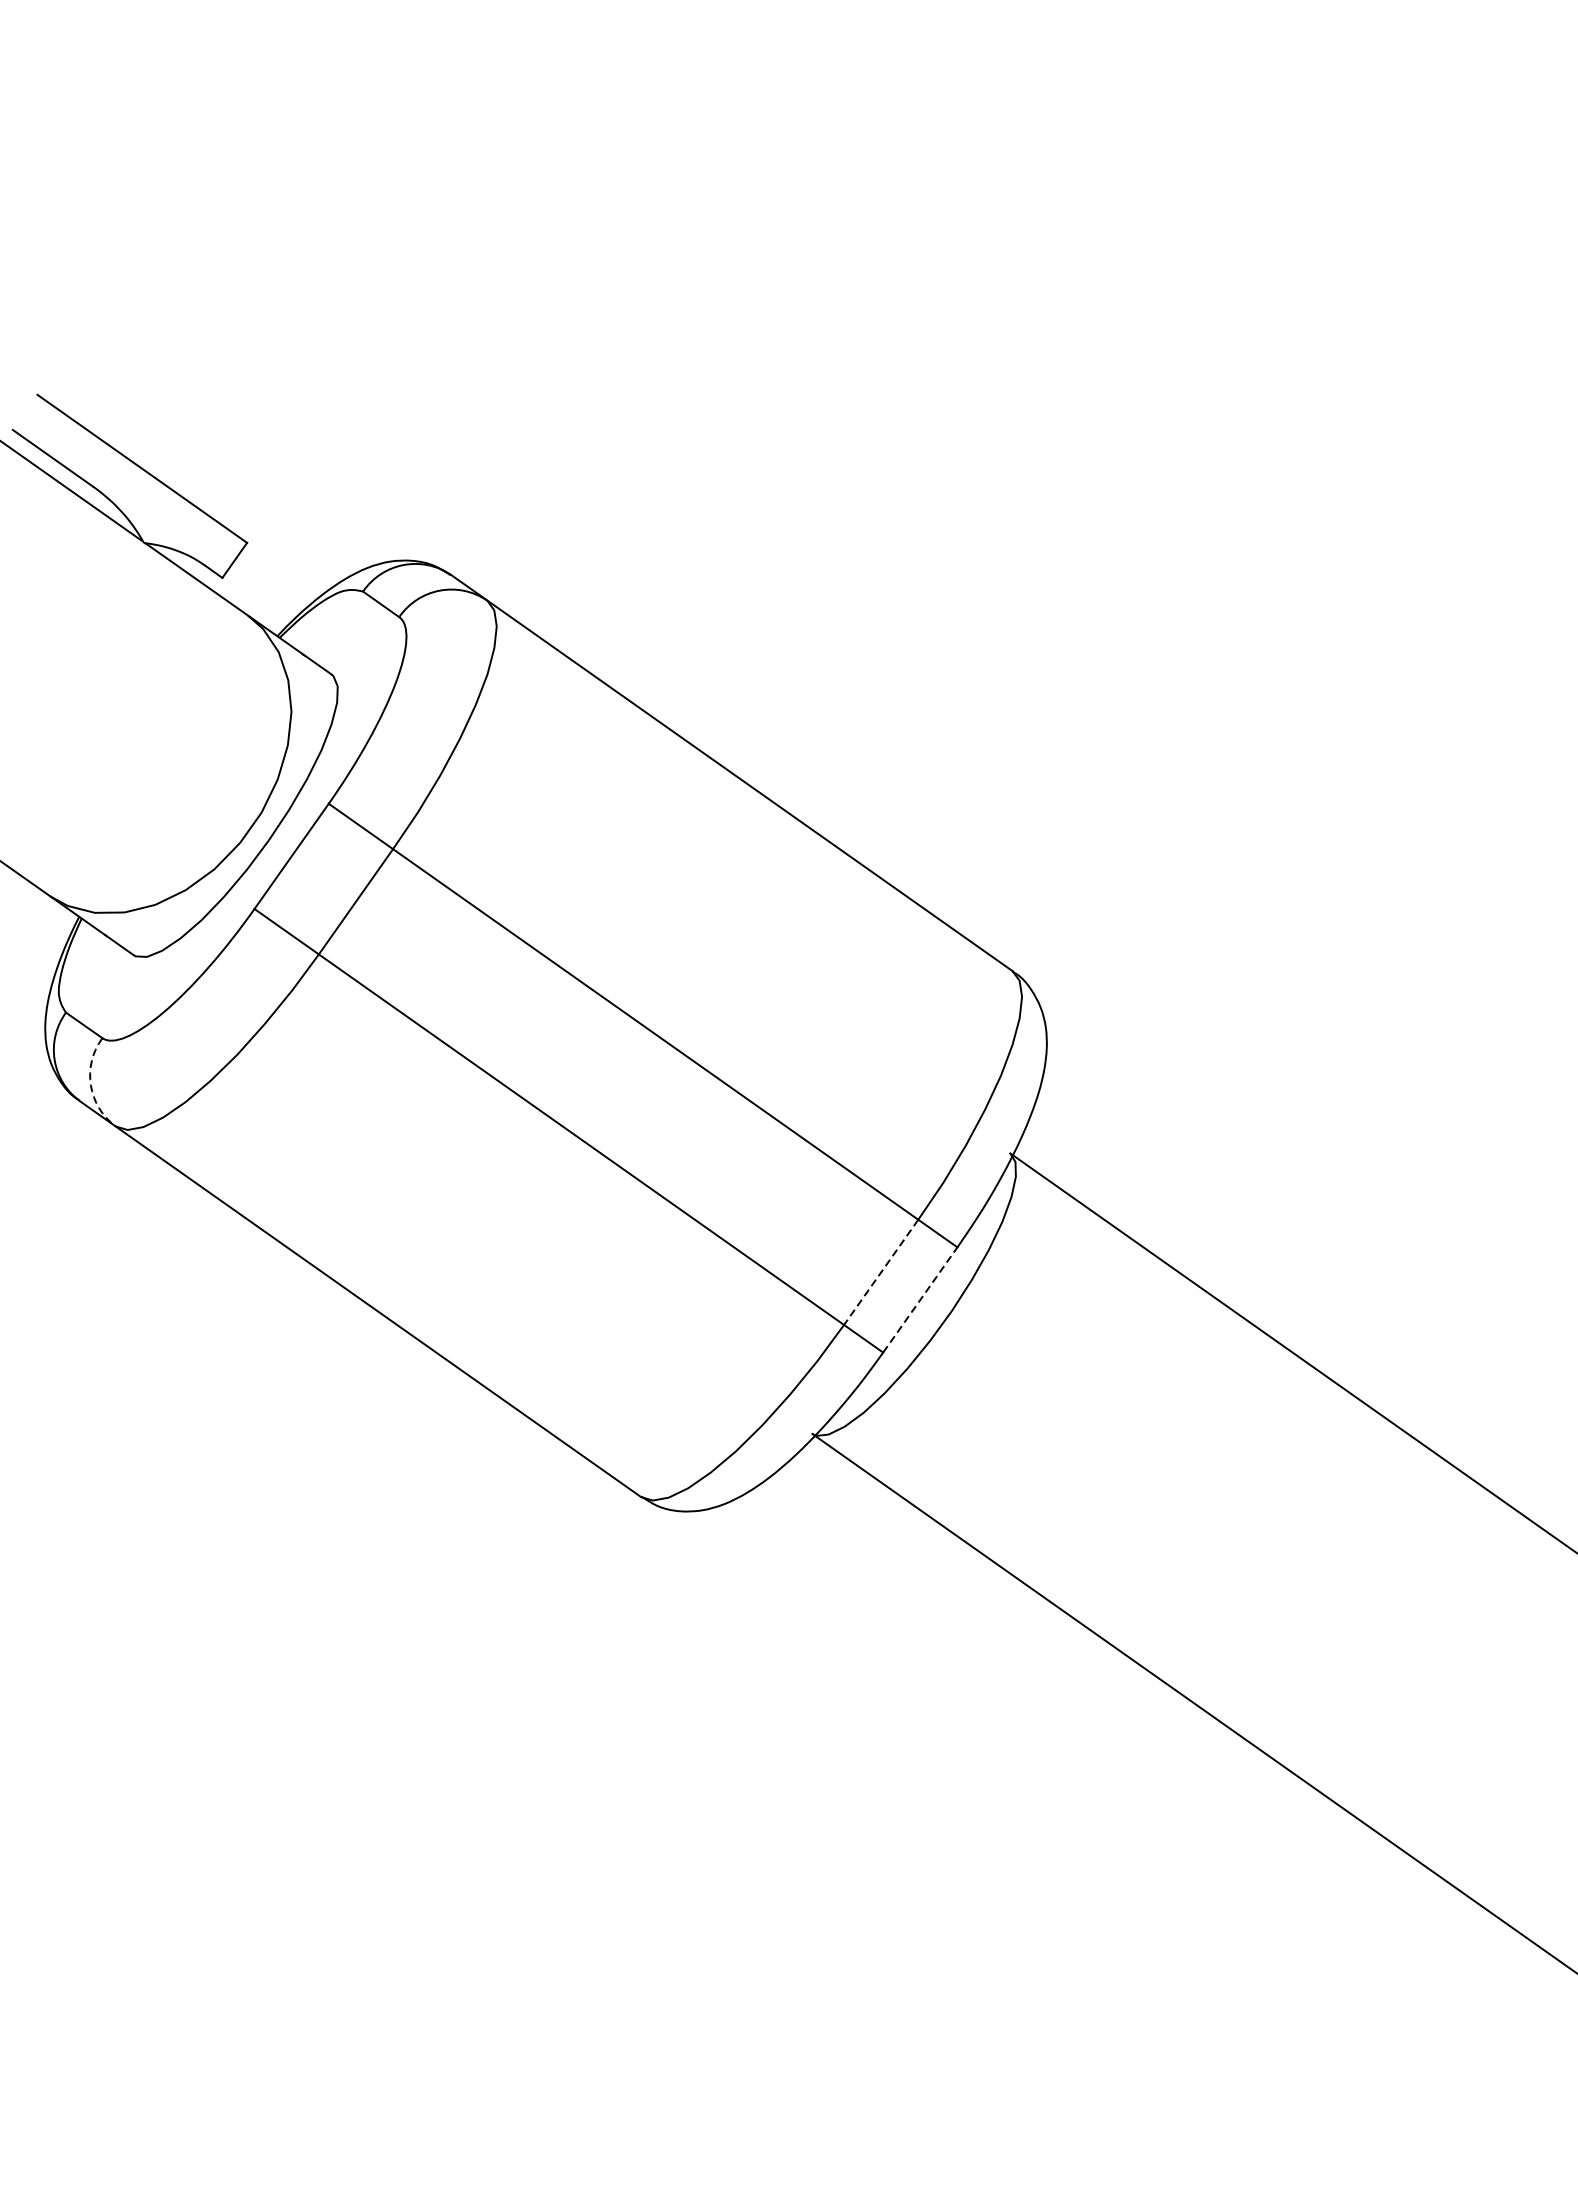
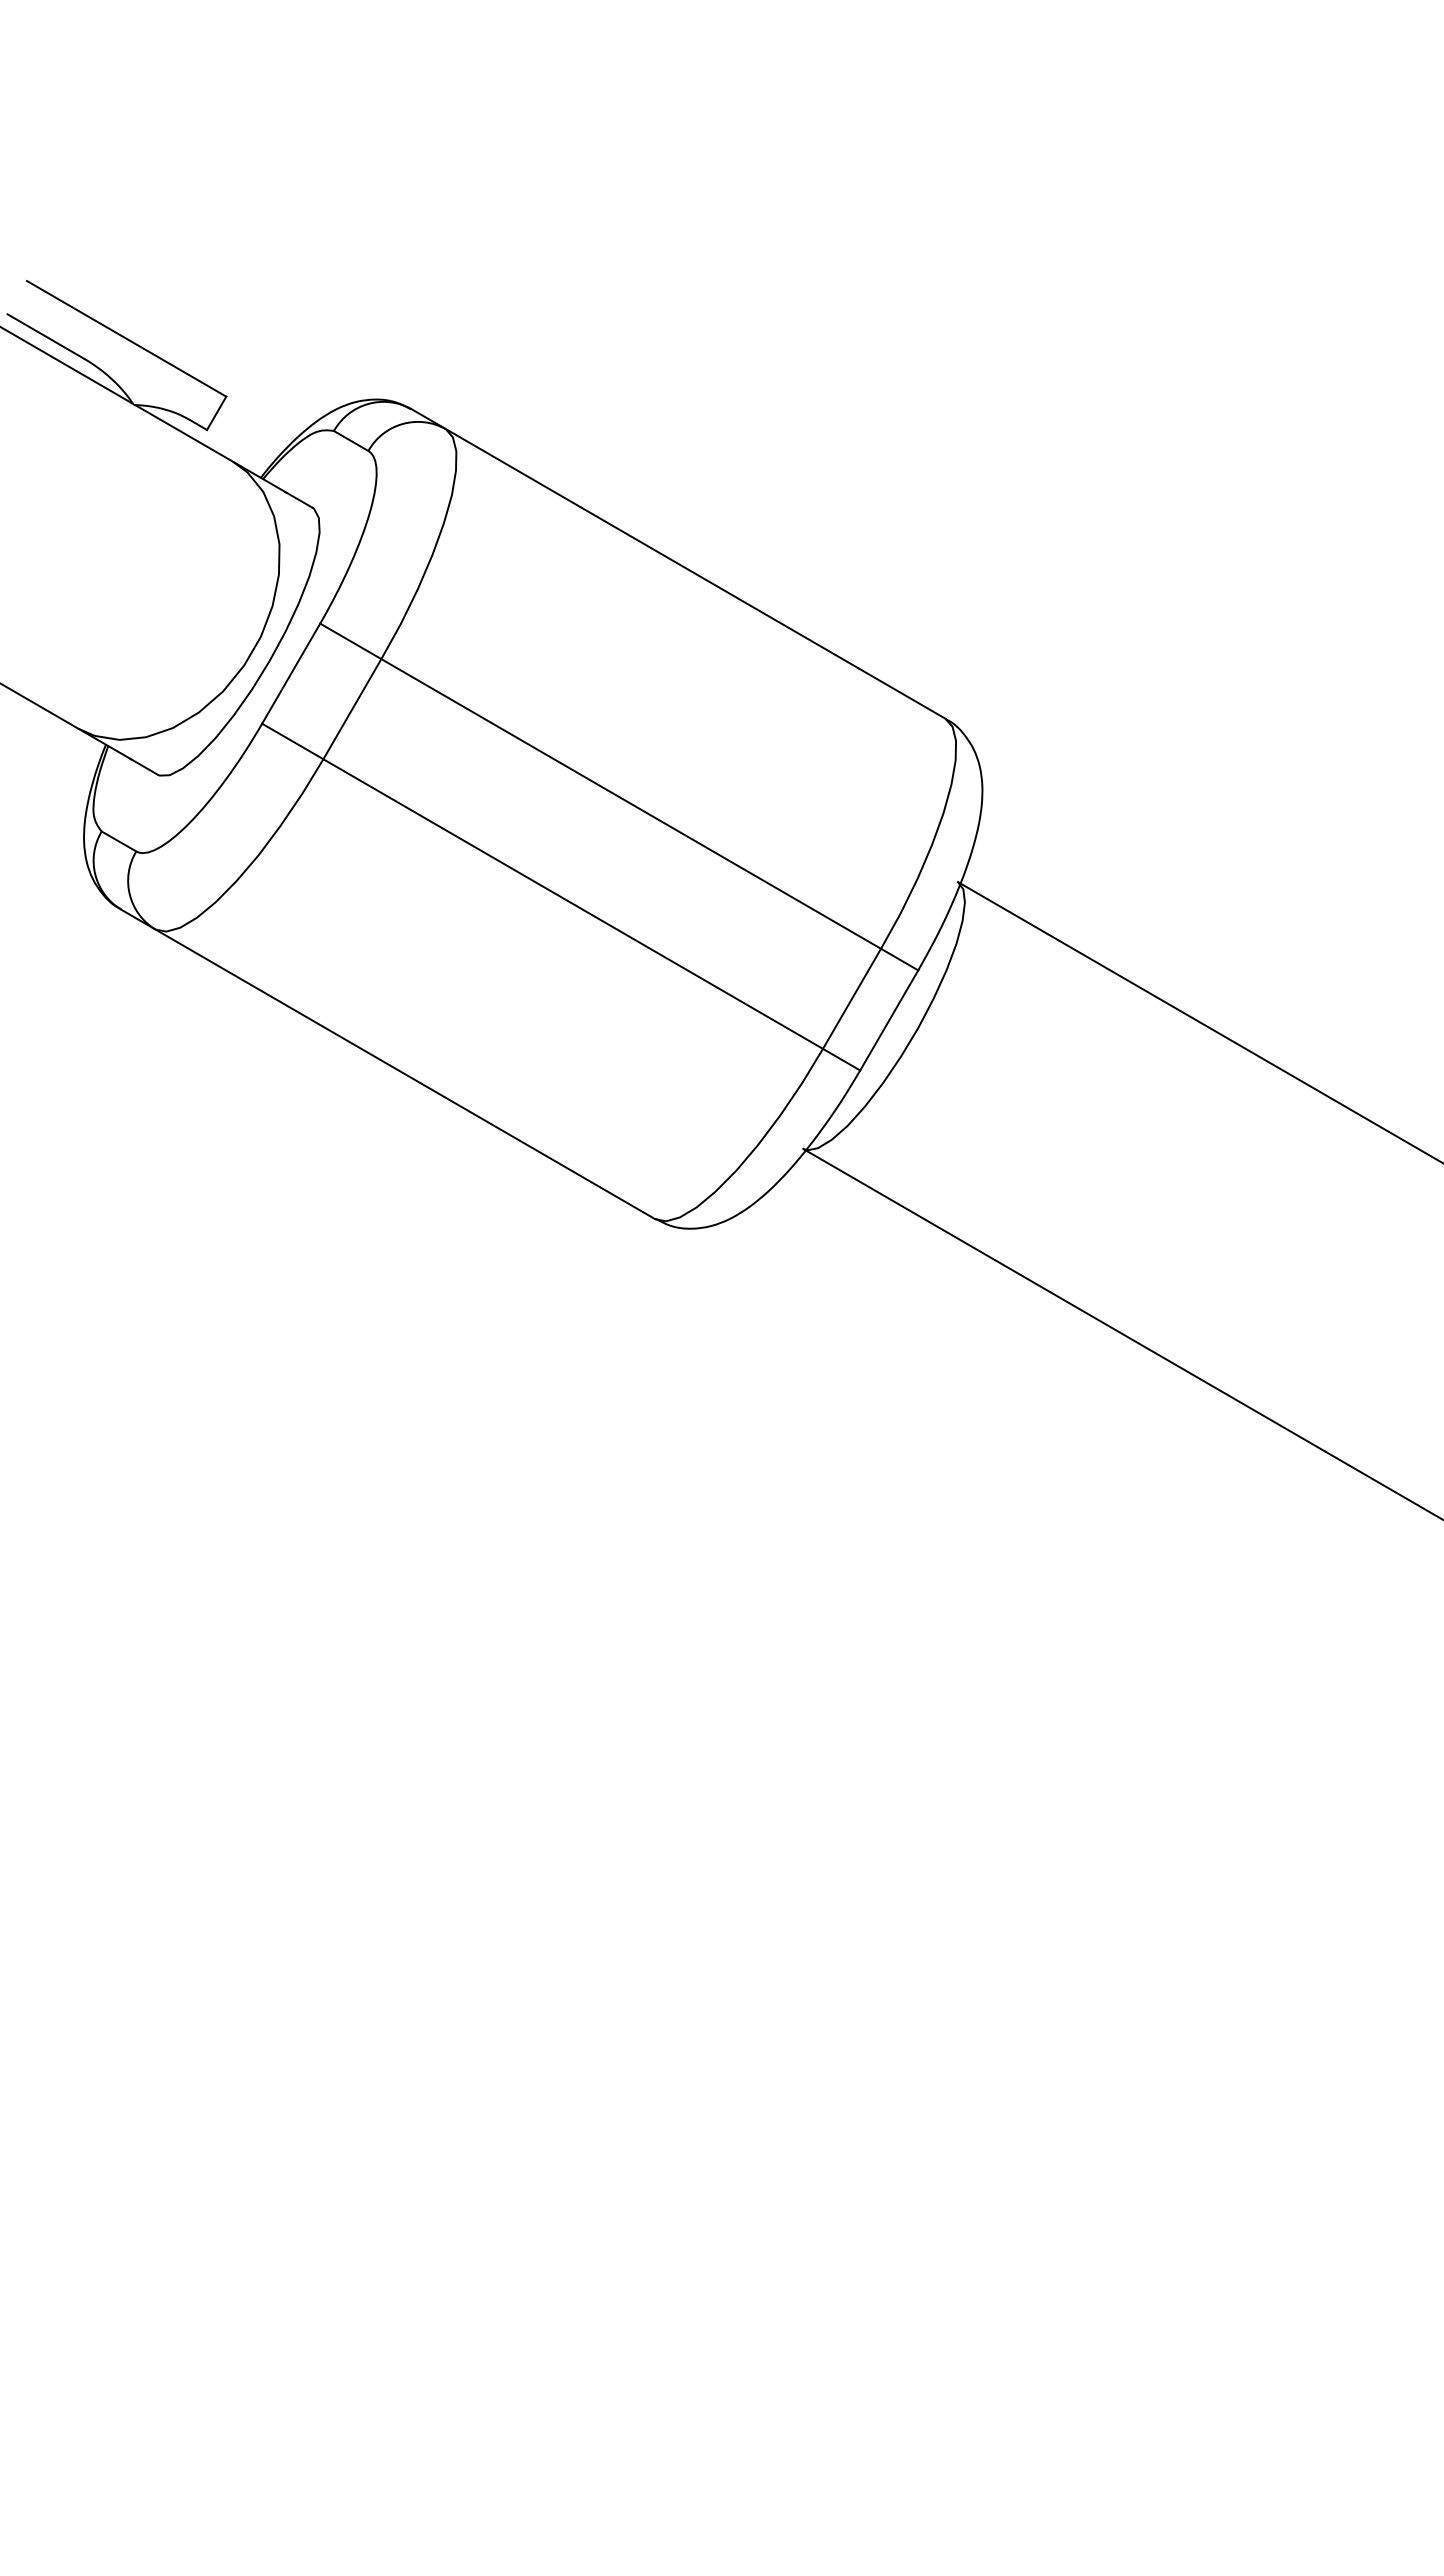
arc: (90, 1085) -> (129, 894), dashed -> solid
line: (881, 1272) -> (852, 998), dashed -> solid
line: (920, 1300) -> (889, 1020), dashed -> solid

